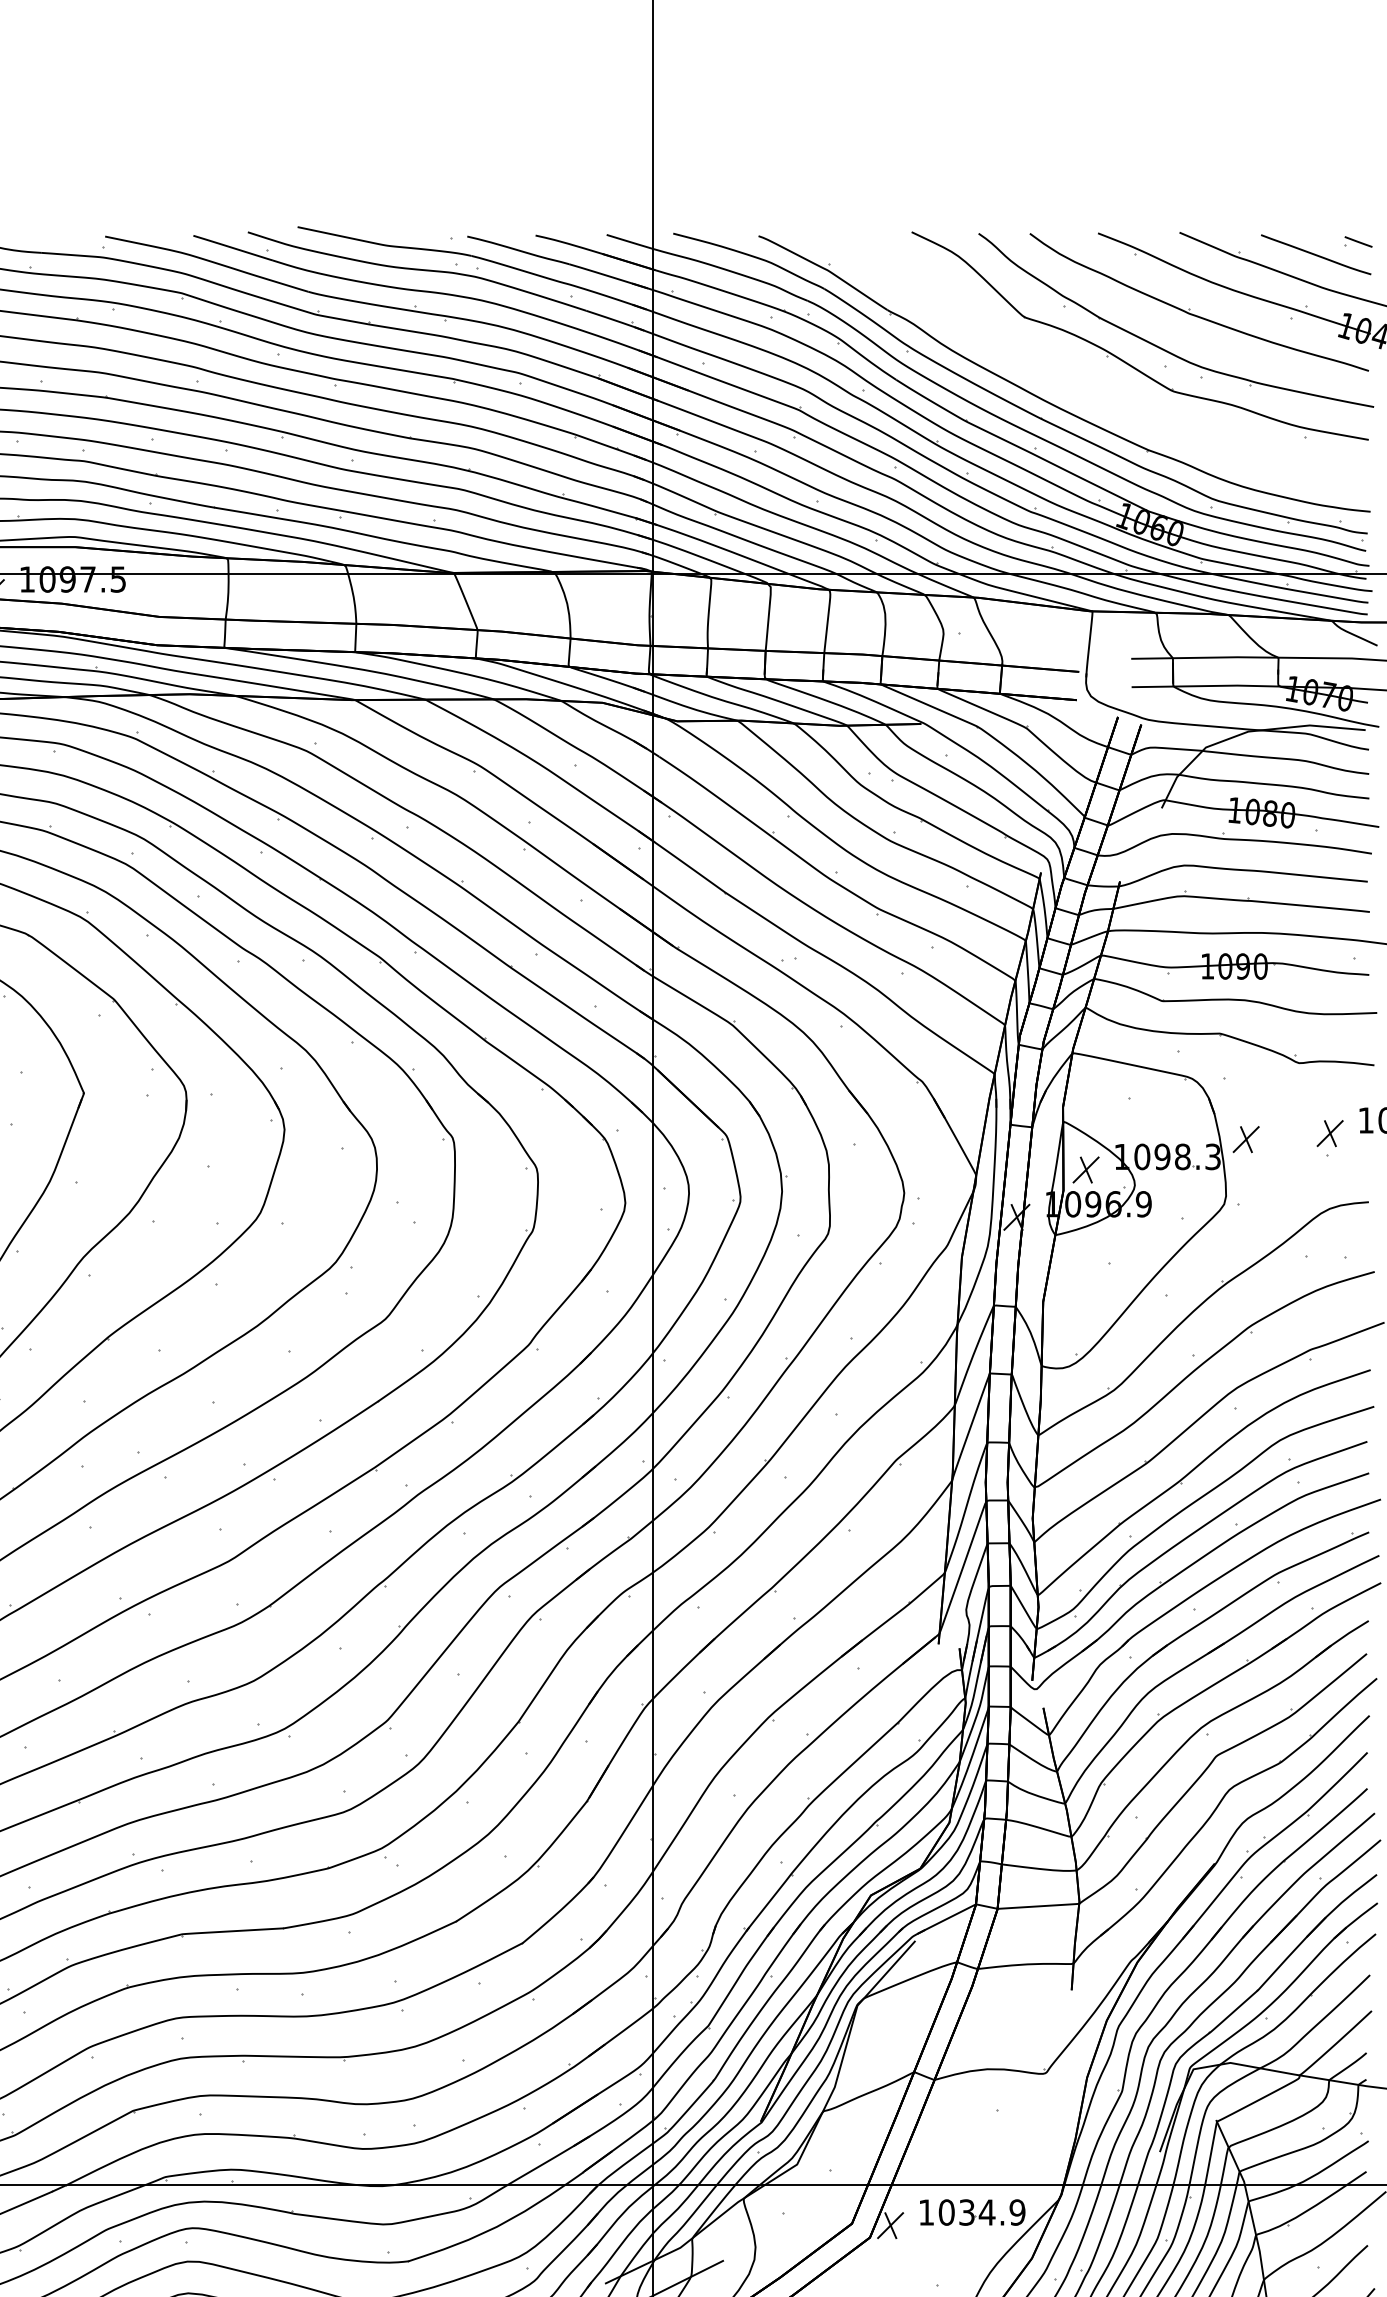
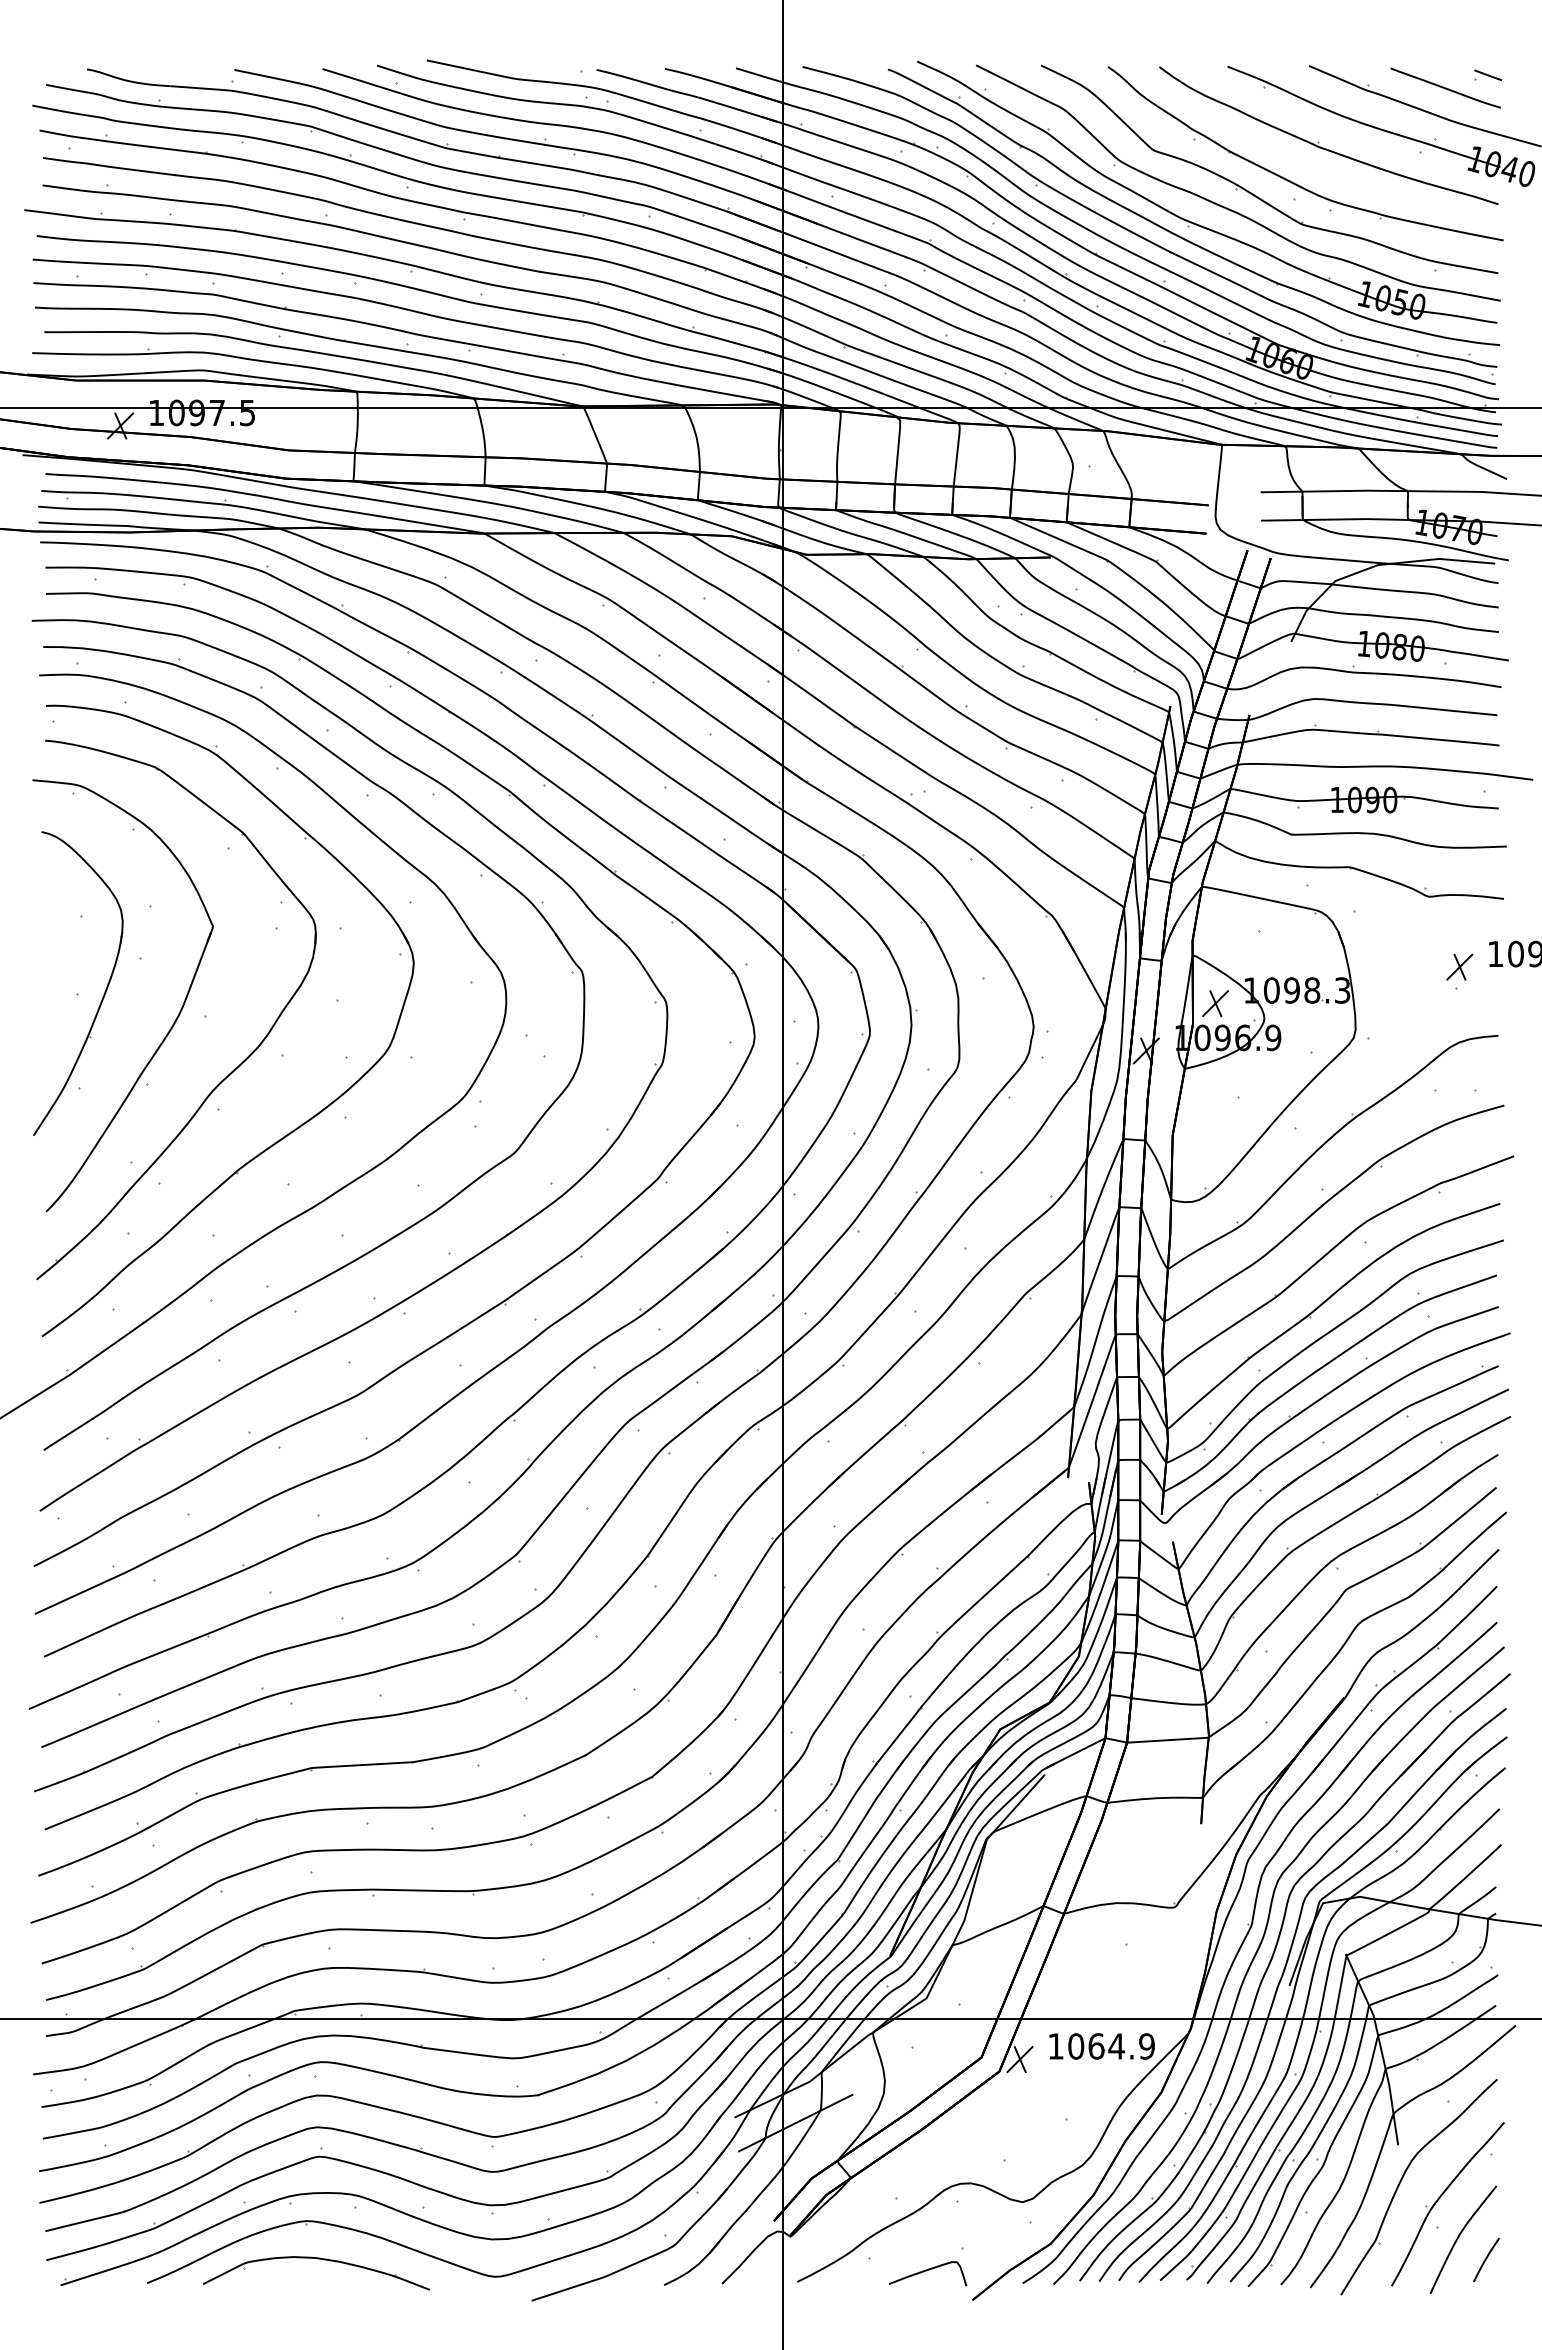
part: (1077, 365) -> (1206, 198), added
part: (1245, 1138) -> (1375, 972), removed
text: (967, 2212) -> (1096, 2046), 1034.9 -> 1064.9

